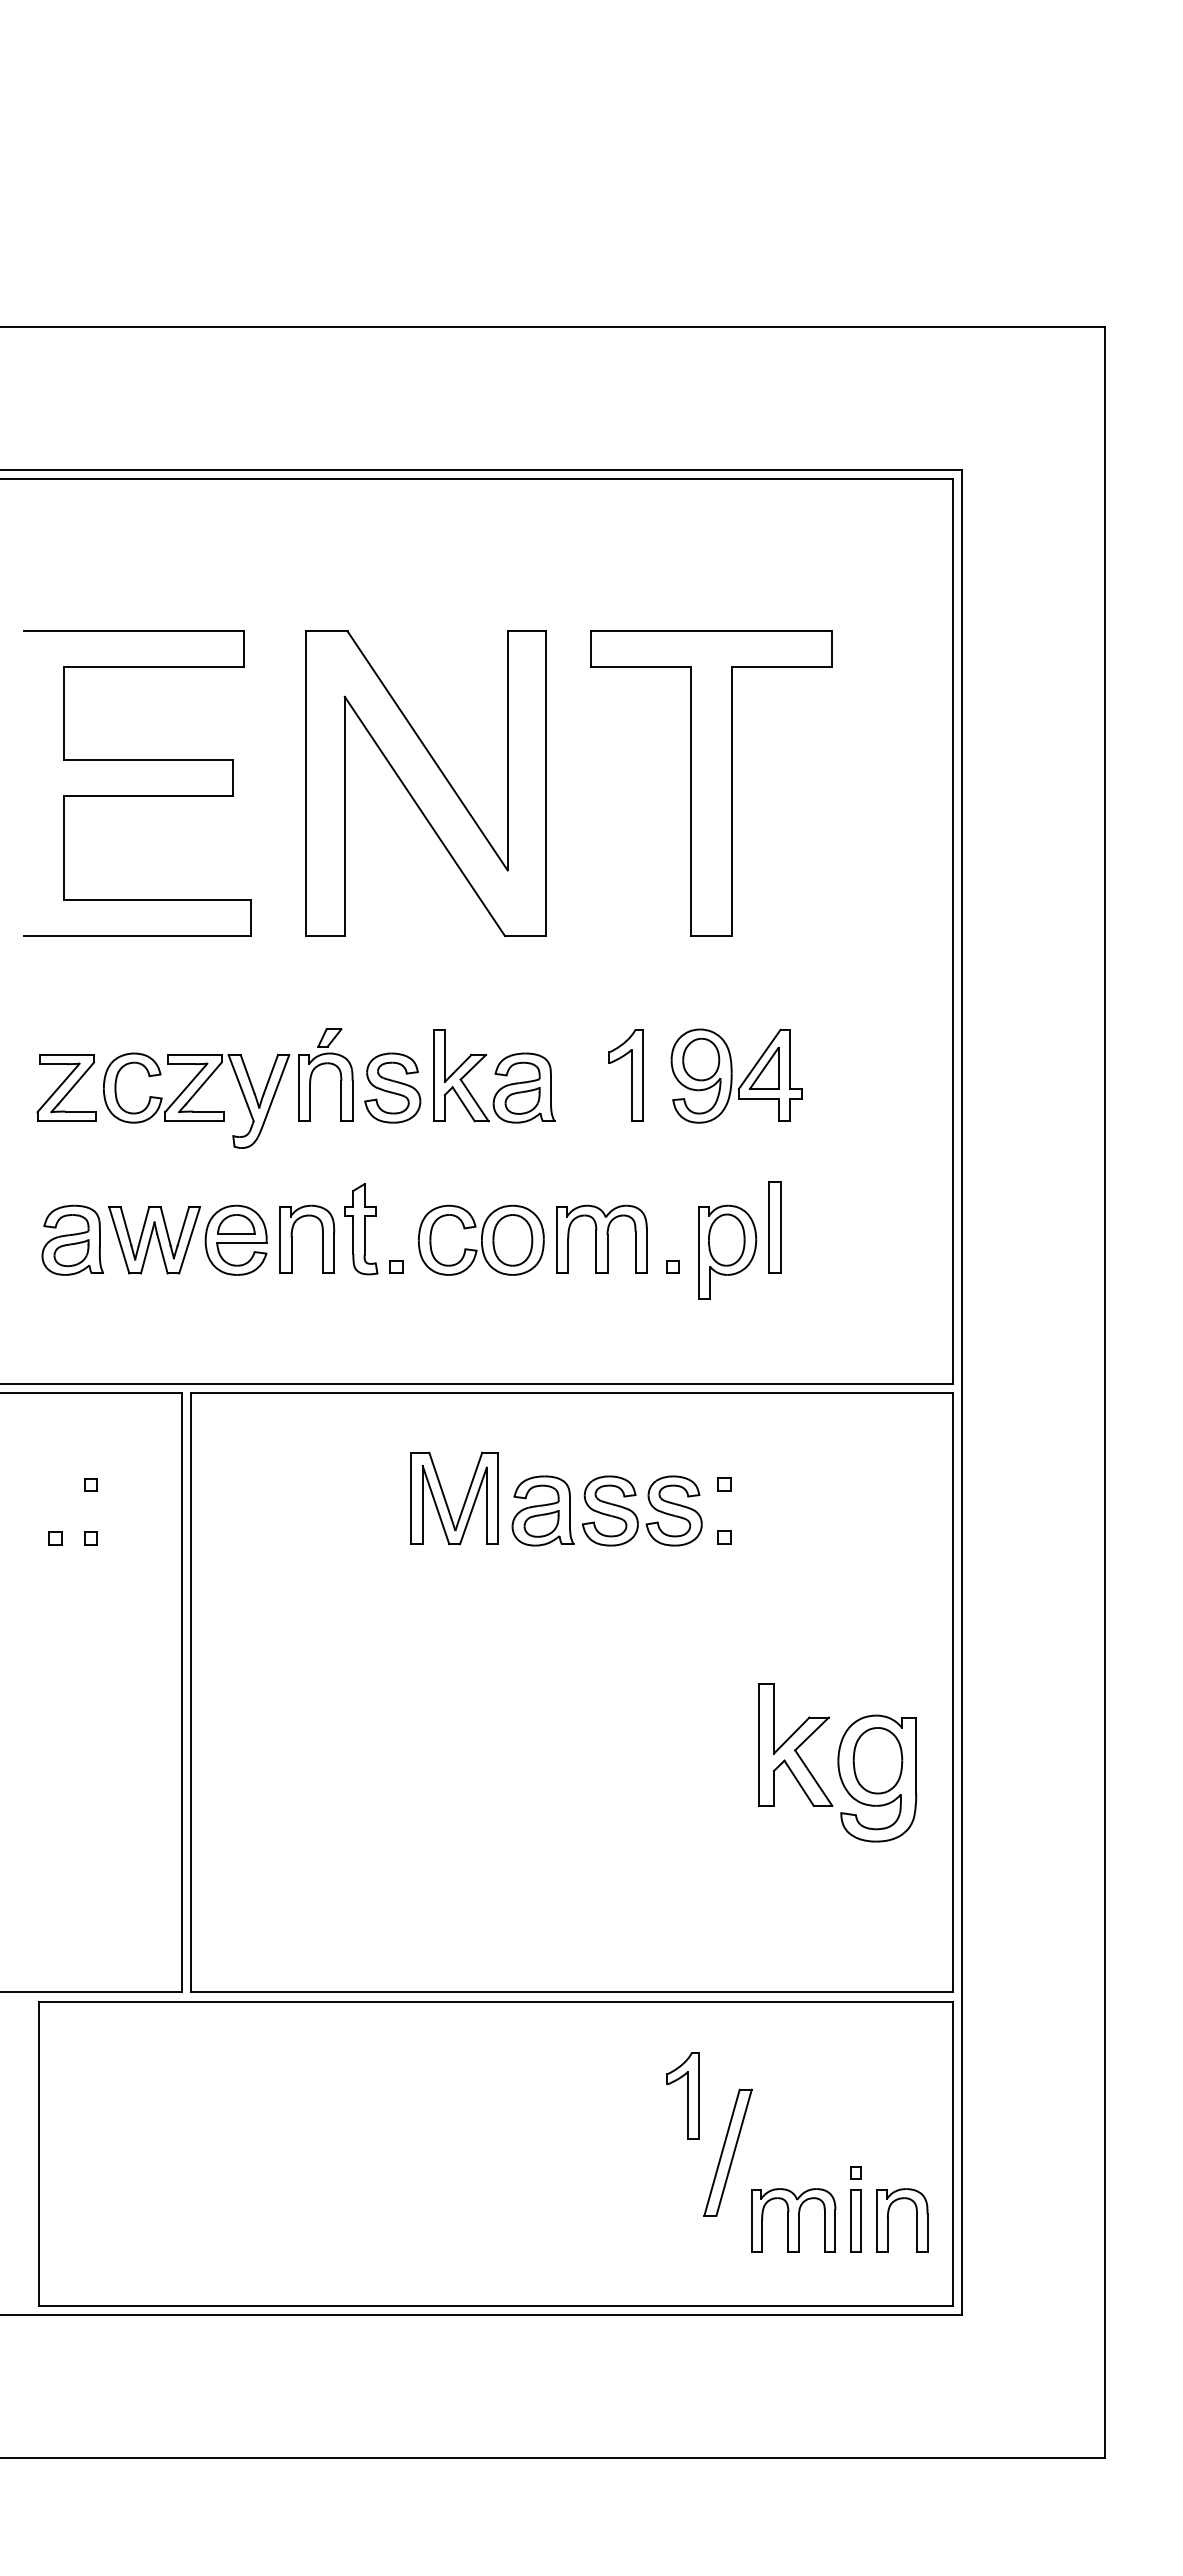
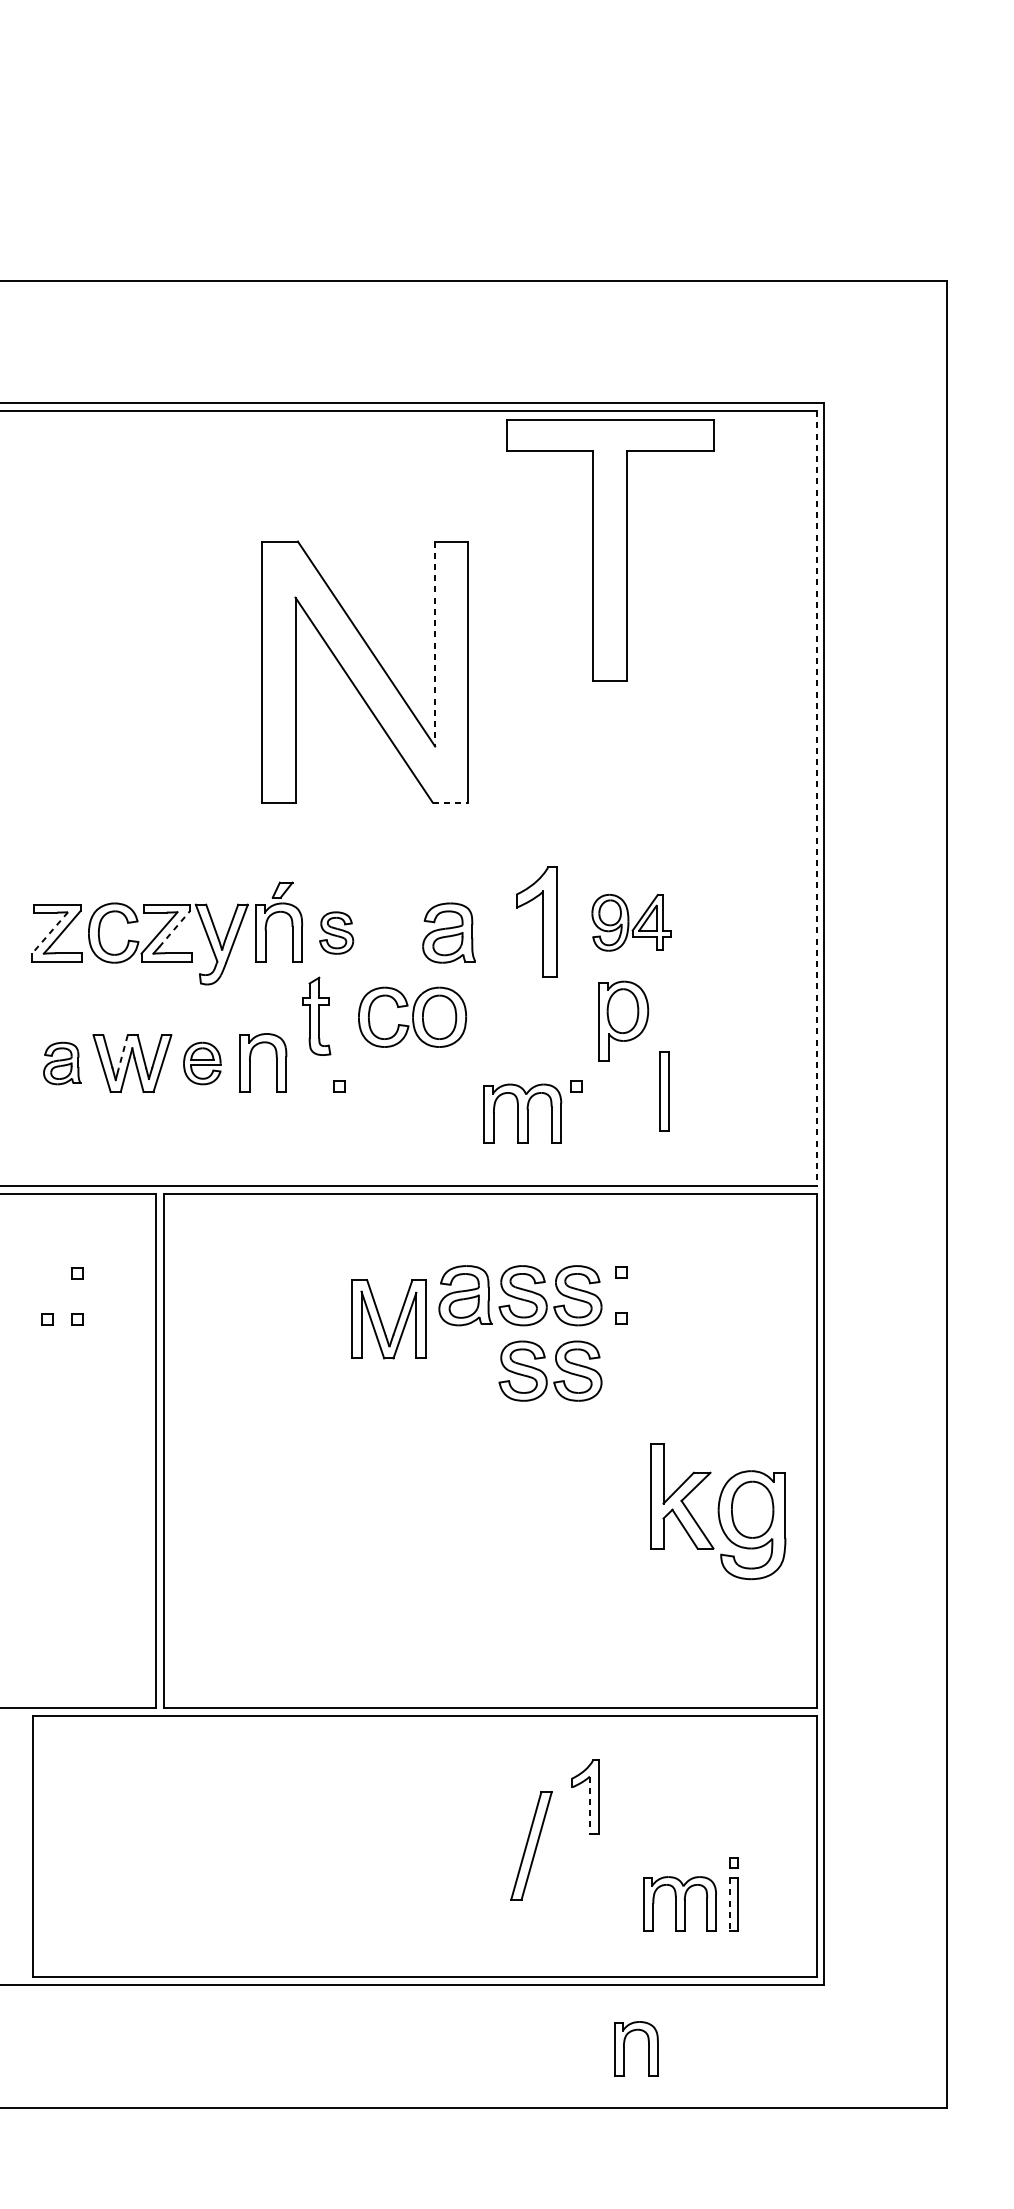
line: (507, 750) -> (434, 643), solid -> dashed
part: (711, 783) -> (609, 550), moved
part: (137, 795) -> (117, 682), removed
line: (952, 931) -> (816, 798), solid -> dashed
line: (525, 935) -> (450, 802), solid -> dashed
part: (461, 1075) -> (395, 922), removed
part: (625, 1075) -> (536, 922), size x1.4
part: (736, 1075) -> (631, 922), size x0.7
line: (203, 1083) -> (174, 929), solid -> dashed
part: (392, 1087) -> (336, 932), size x0.7
line: (58, 1088) -> (50, 933), solid -> dashed
line: (143, 1227) -> (122, 1052), solid -> dashed
part: (774, 1227) -> (663, 1091), moved
part: (361, 1229) -> (316, 1016), moved
part: (601, 1238) -> (522, 1112), moved
part: (72, 1239) -> (62, 1062), size x0.7
part: (235, 1239) -> (201, 1062), size x0.7
part: (481, 1239) -> (412, 1016), moved
part: (727, 1251) -> (623, 1020), moved
part: (446, 1500) -> (381, 1320), moved
part: (636, 1602) -> (545, 1374), added
line: (688, 2105) -> (590, 1805), solid -> dashed
part: (727, 2152) -> (531, 1845), moved
part: (888, 2220) -> (624, 2048), moved
line: (851, 2221) -> (729, 1904), solid -> dashed

